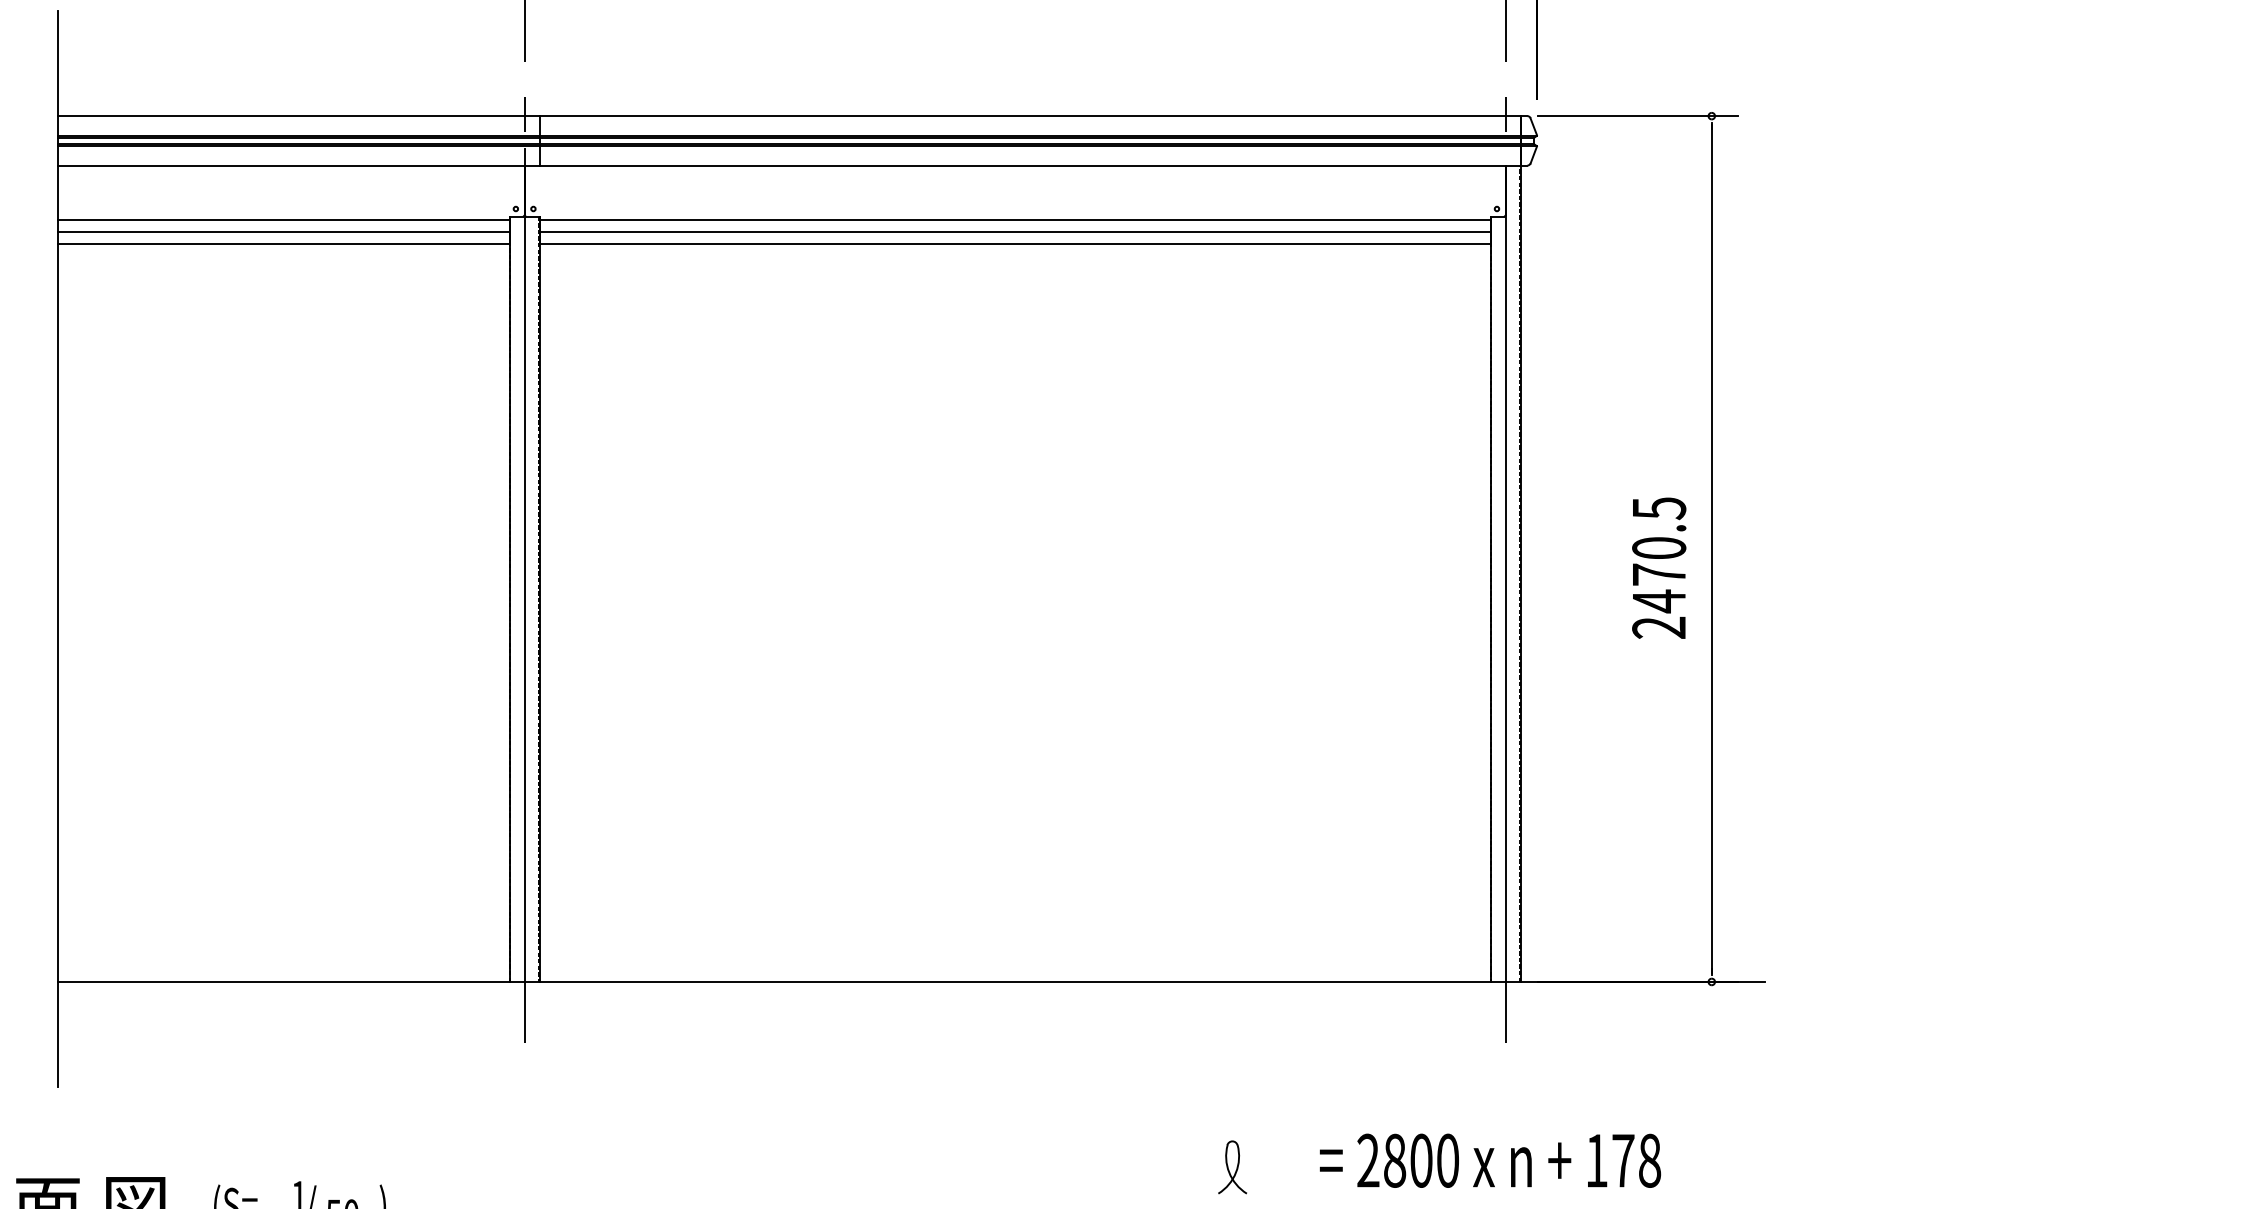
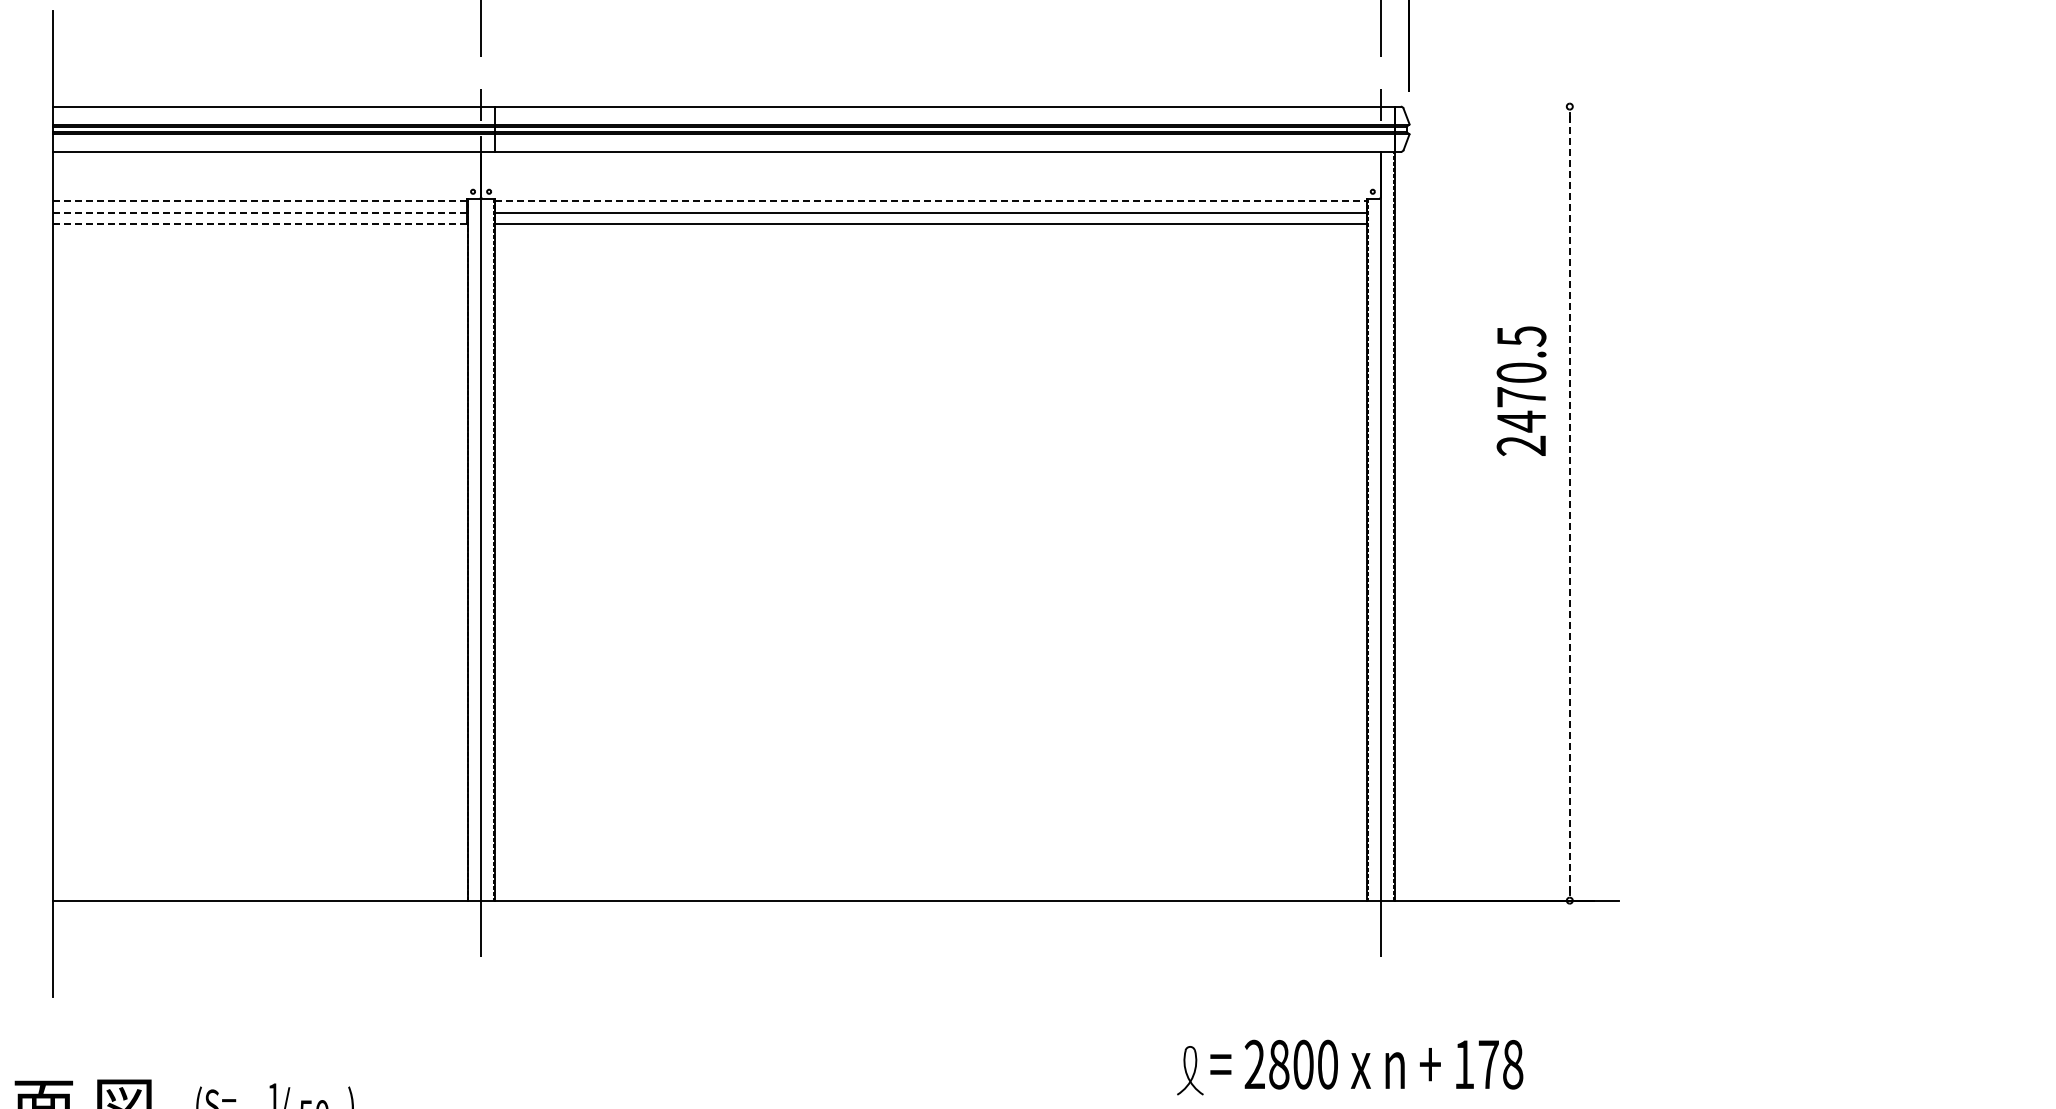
line: (1637, 116) -> (1501, 106), removed
line: (284, 219) -> (260, 201), solid -> dashed
line: (1015, 219) -> (931, 201), solid -> dashed
line: (283, 231) -> (259, 212), solid -> dashed
line: (283, 243) -> (259, 223), solid -> dashed
line: (1711, 548) -> (1569, 503), solid -> dashed
text: (1659, 567) -> (1521, 390), moved
part: (1232, 1167) -> (1190, 1070), moved

